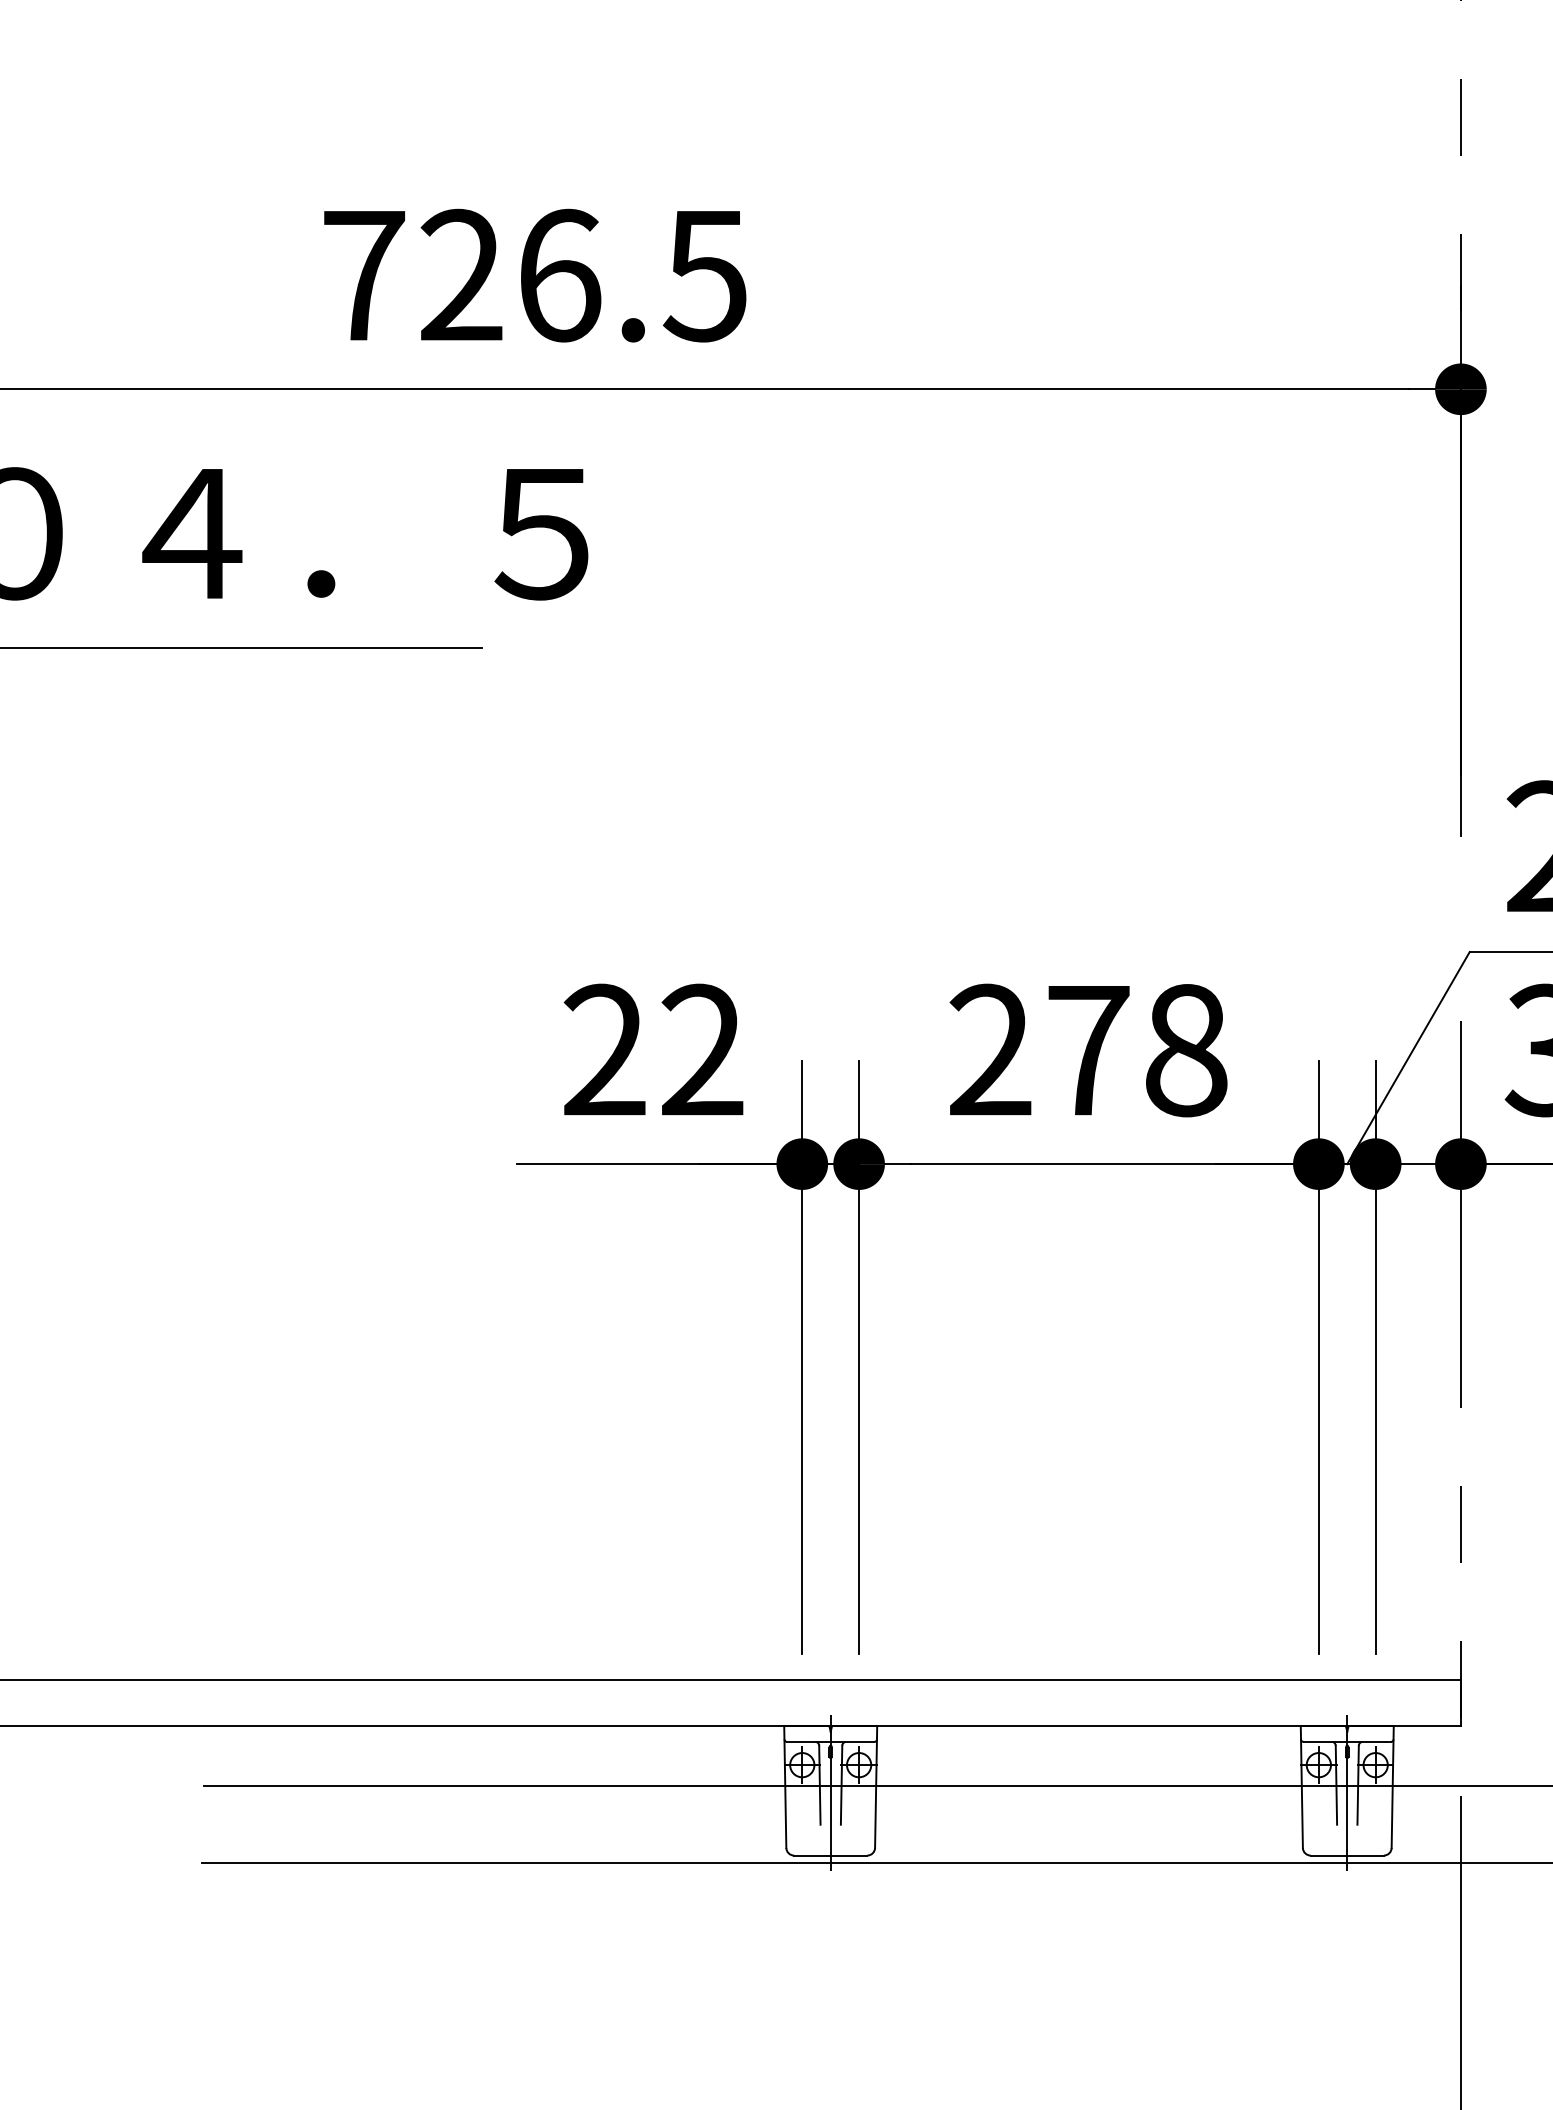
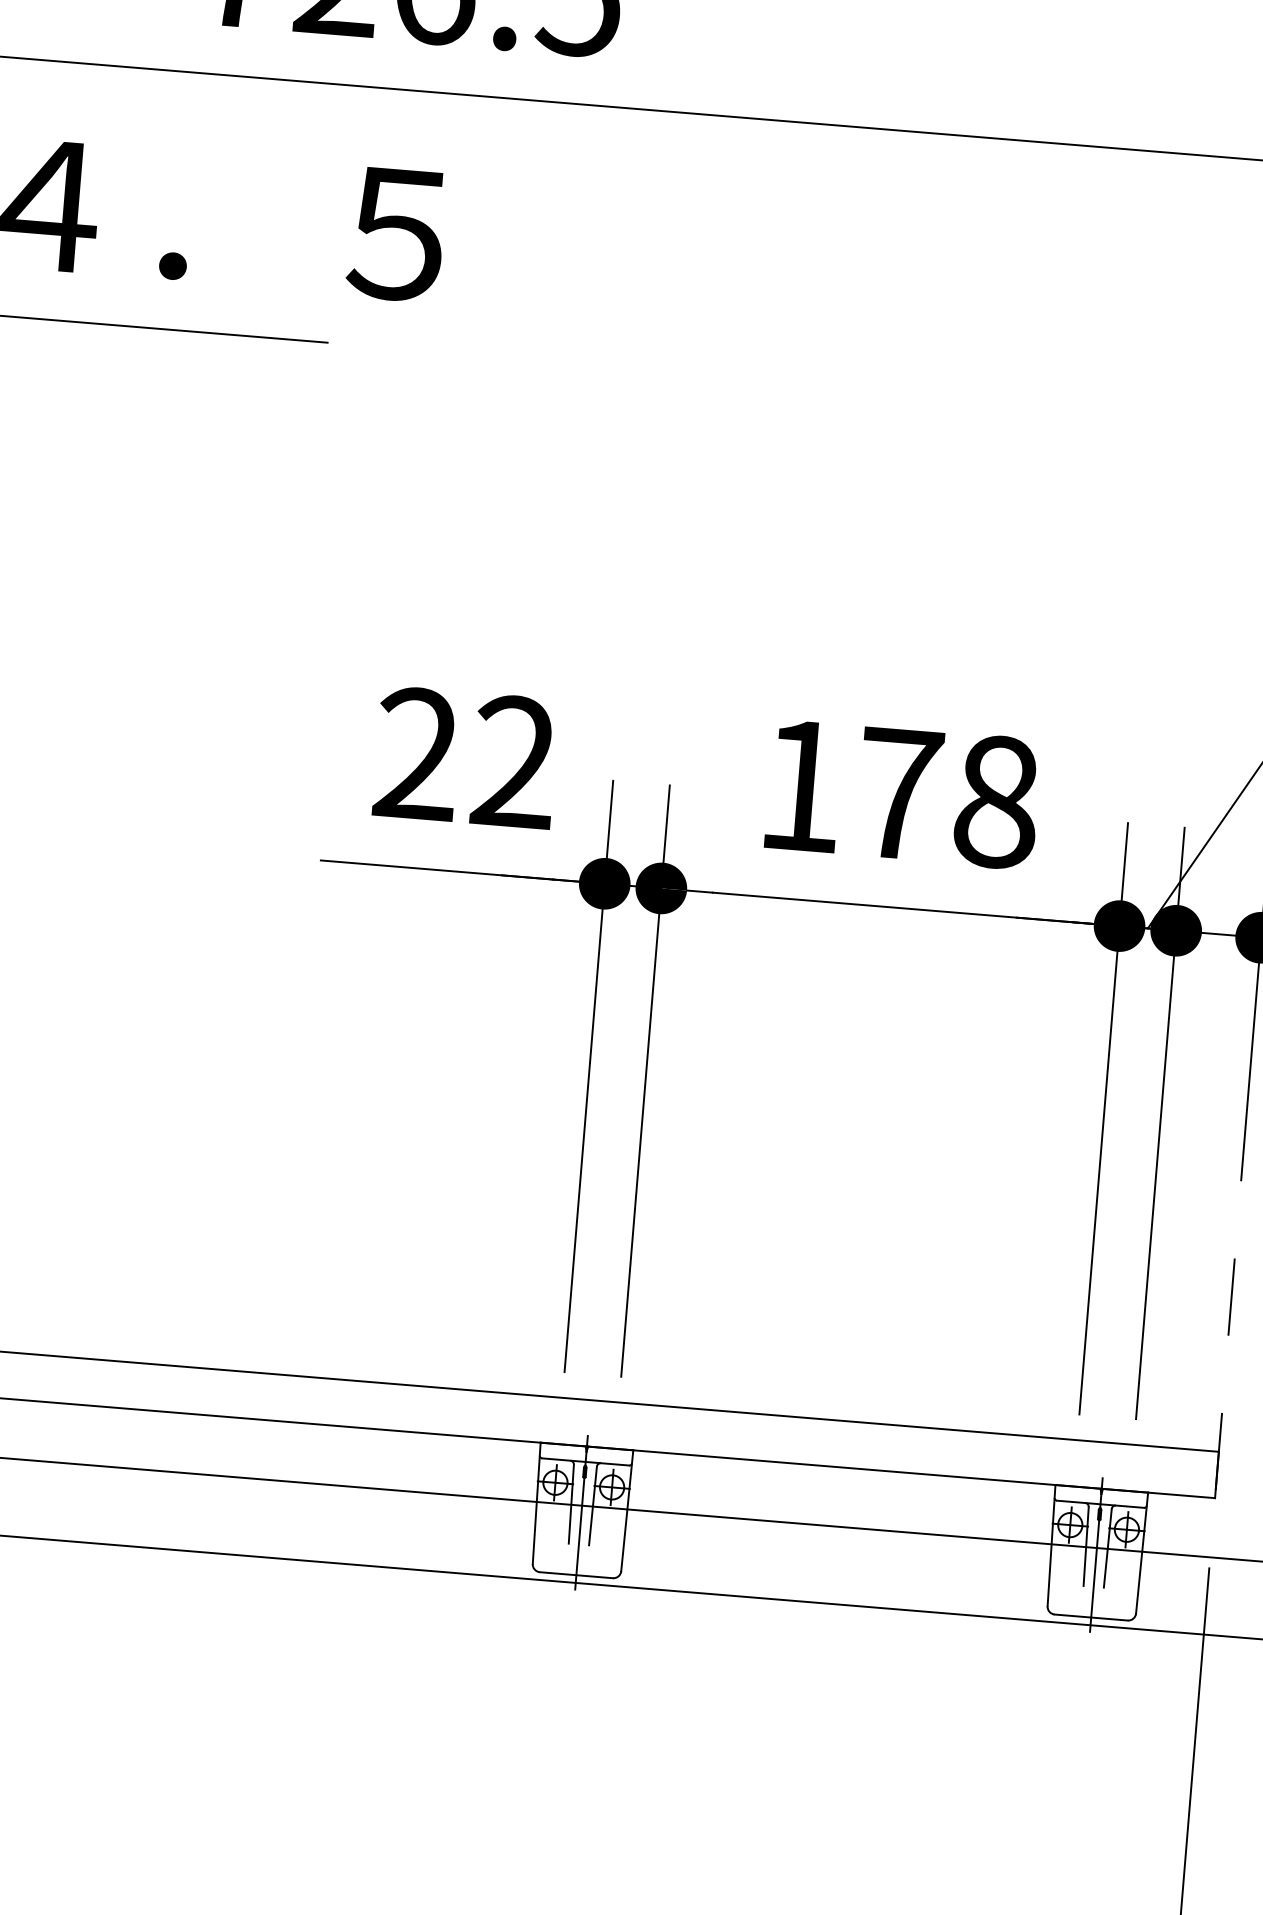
text: (990, 1049) -> (801, 784), 278 -> 178

